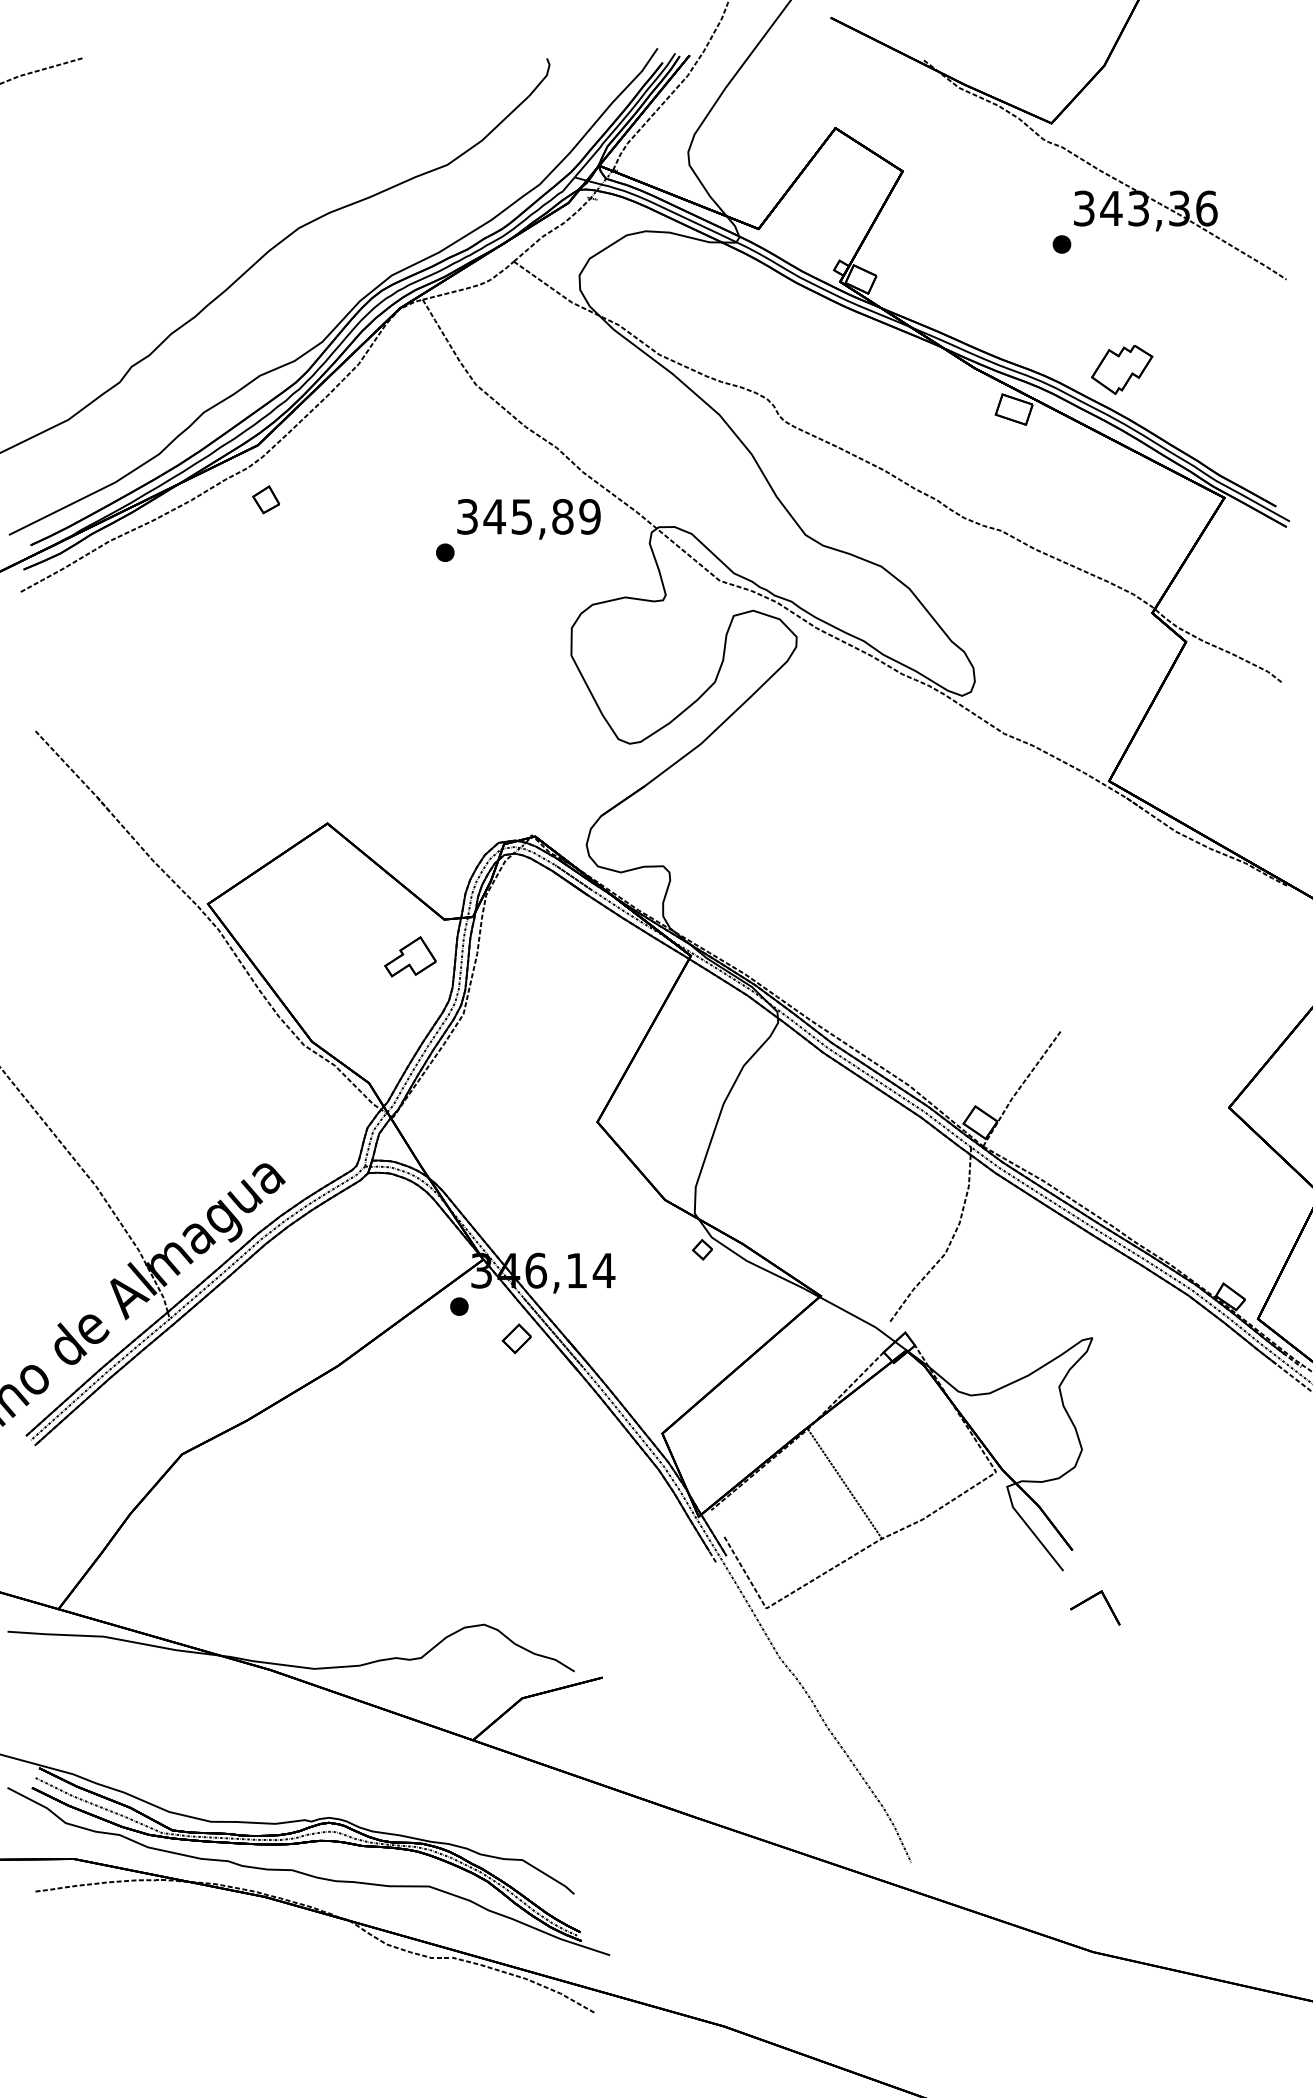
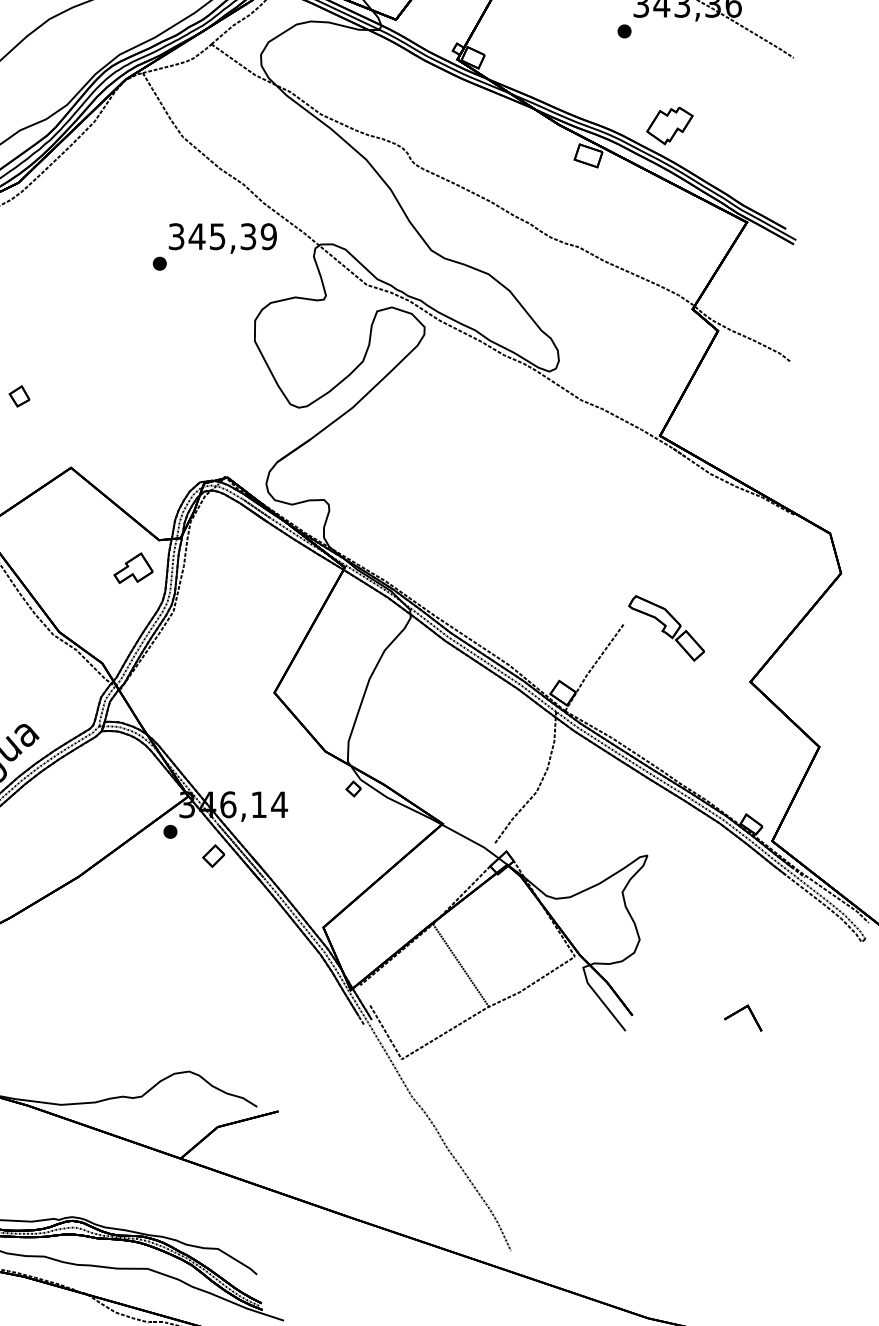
part: (266, 499) -> (19, 396), moved
text: (562, 516) -> (248, 236), 345,89 -> 345,39
part: (1117, 1036) -> (666, 628), added
part: (1090, 1599) -> (739, 1011), moved

